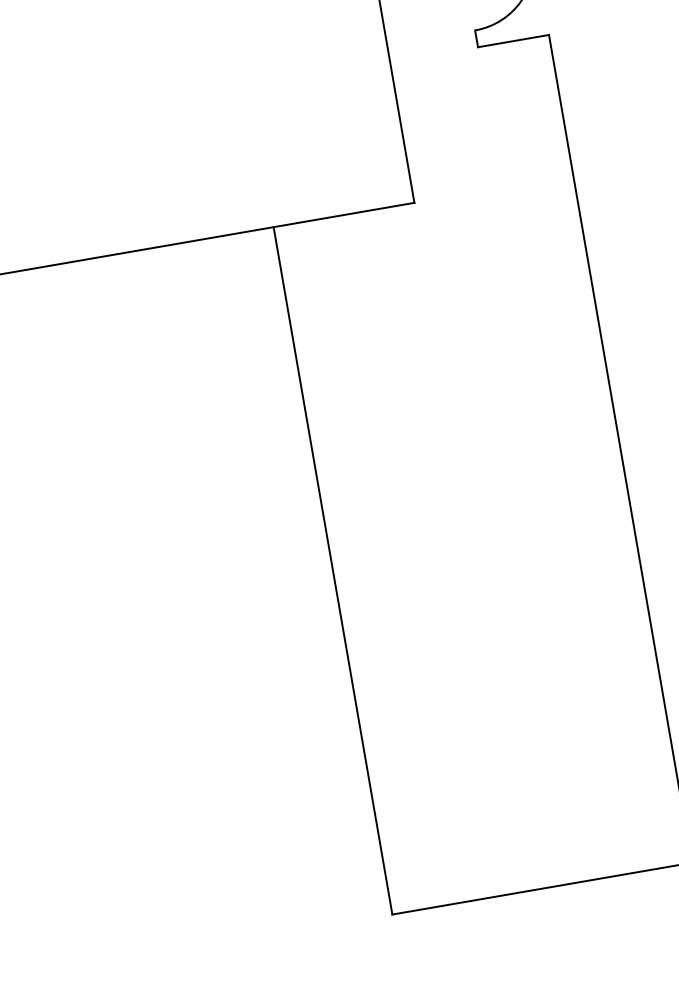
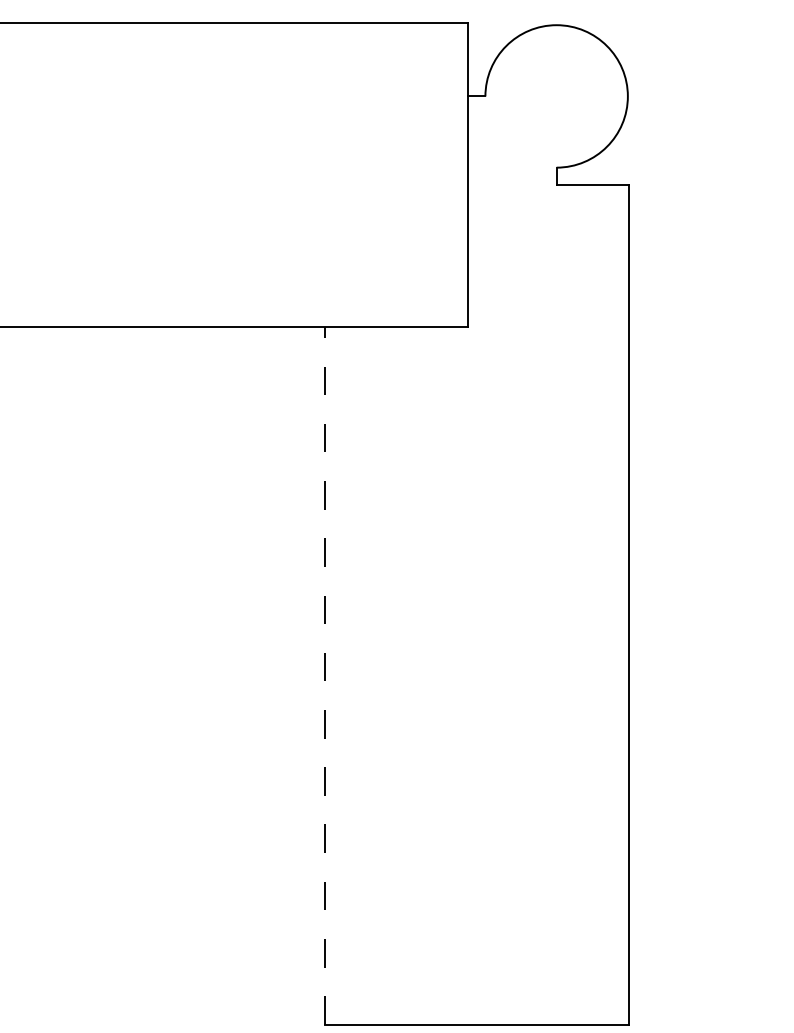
line: (332, 571) -> (324, 676), solid -> dashed

